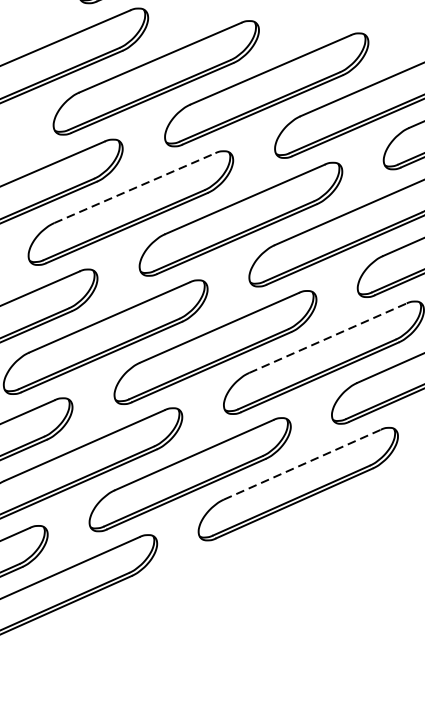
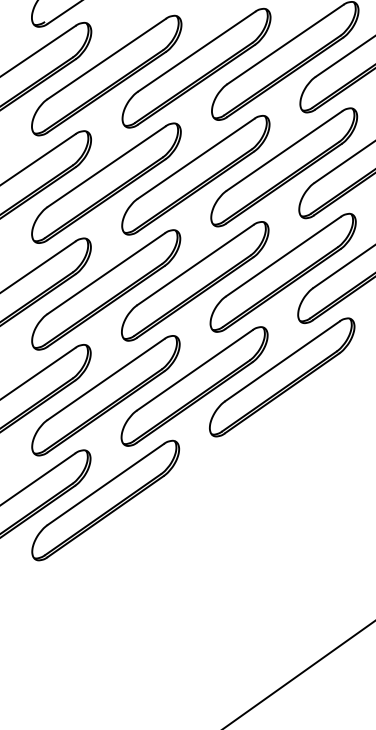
line: (136, 188) -> (107, 166), dashed -> solid
line: (328, 338) -> (283, 256), dashed -> solid
line: (302, 464) -> (282, 361), dashed -> solid

